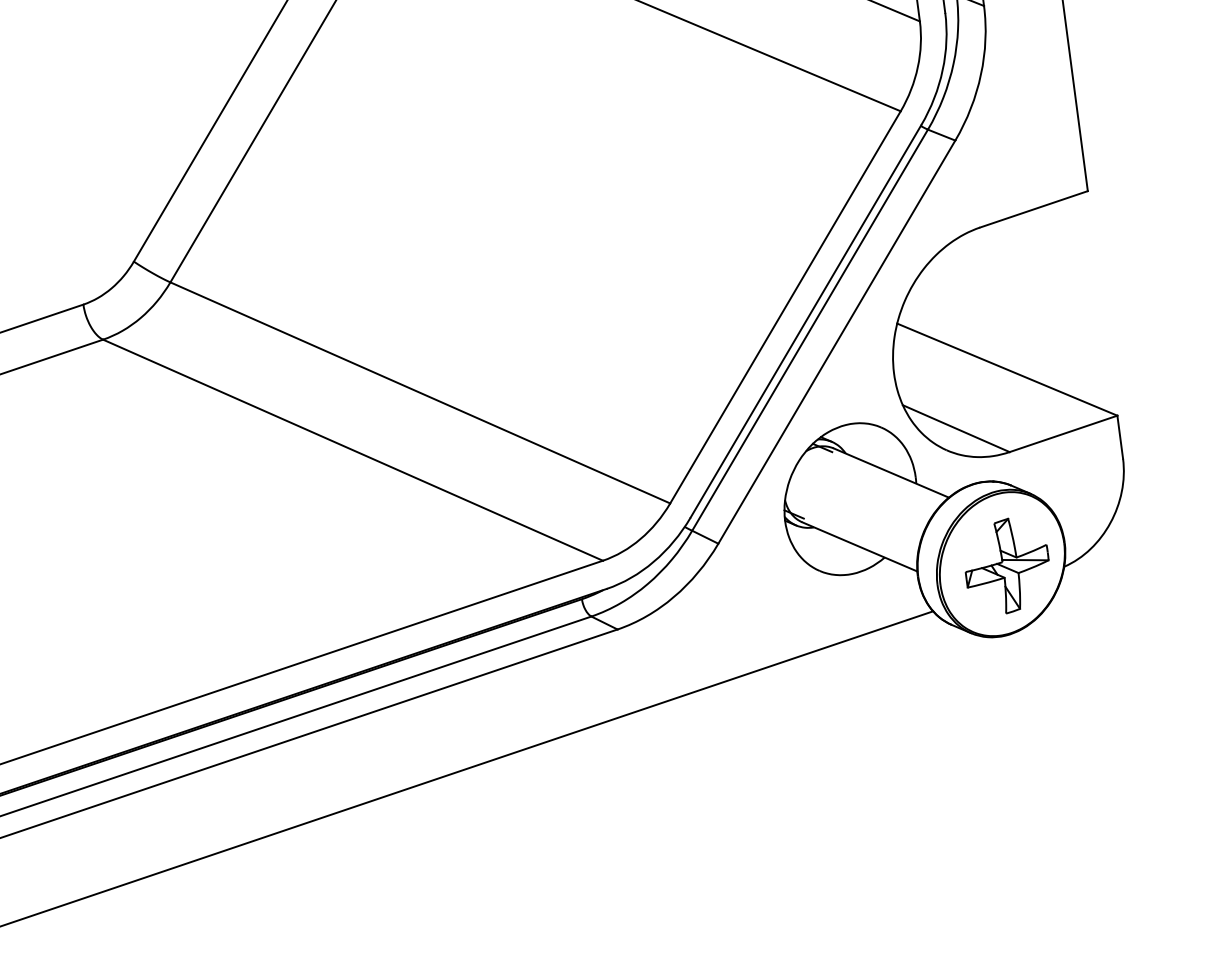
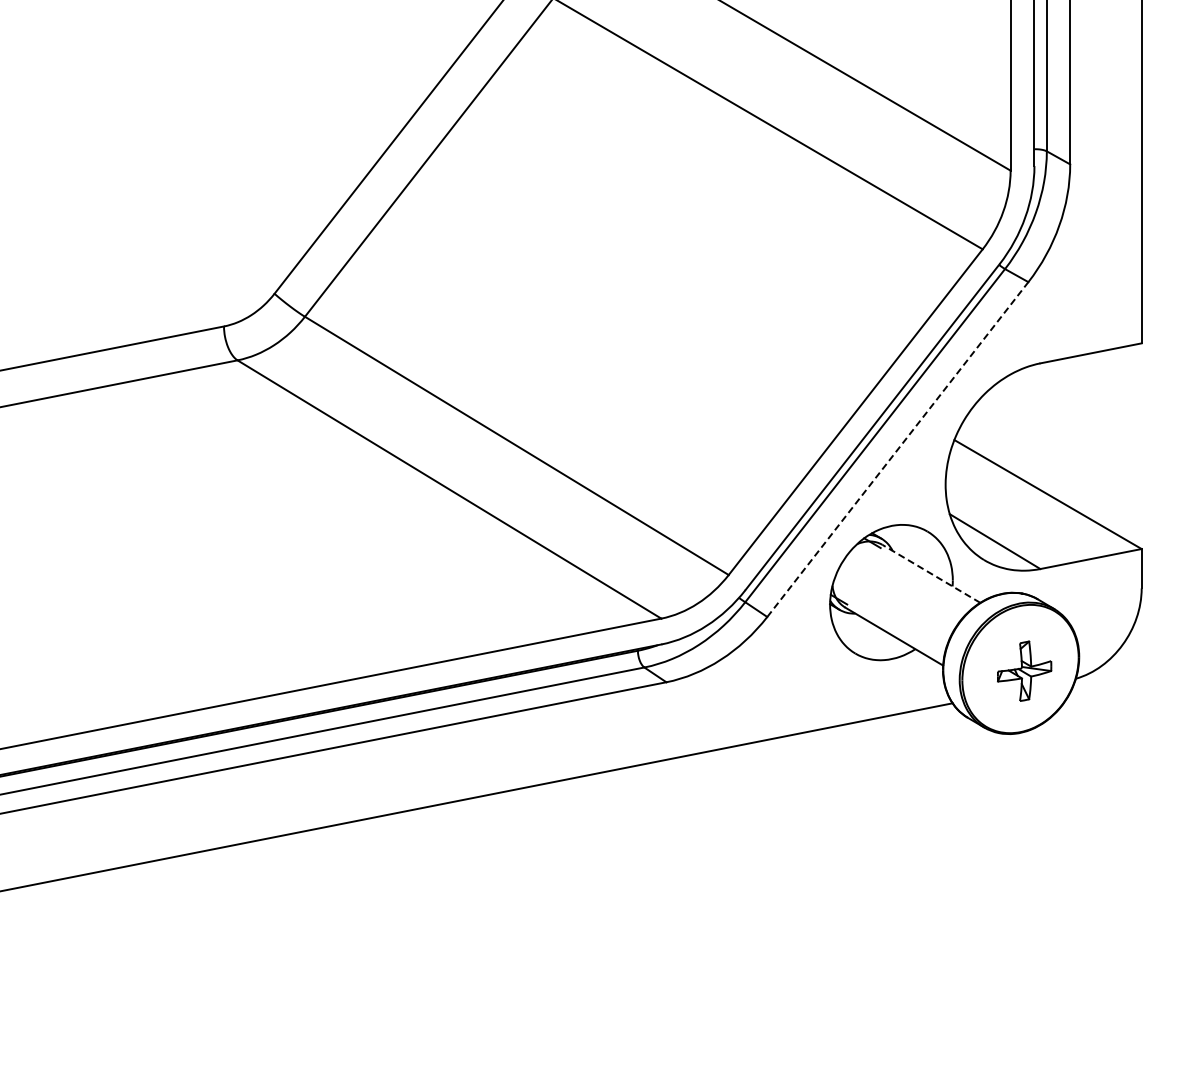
line: (837, 341) -> (898, 449), solid -> dashed
line: (891, 472) -> (931, 573), solid -> dashed
part: (1006, 565) -> (1024, 670), size x0.7

